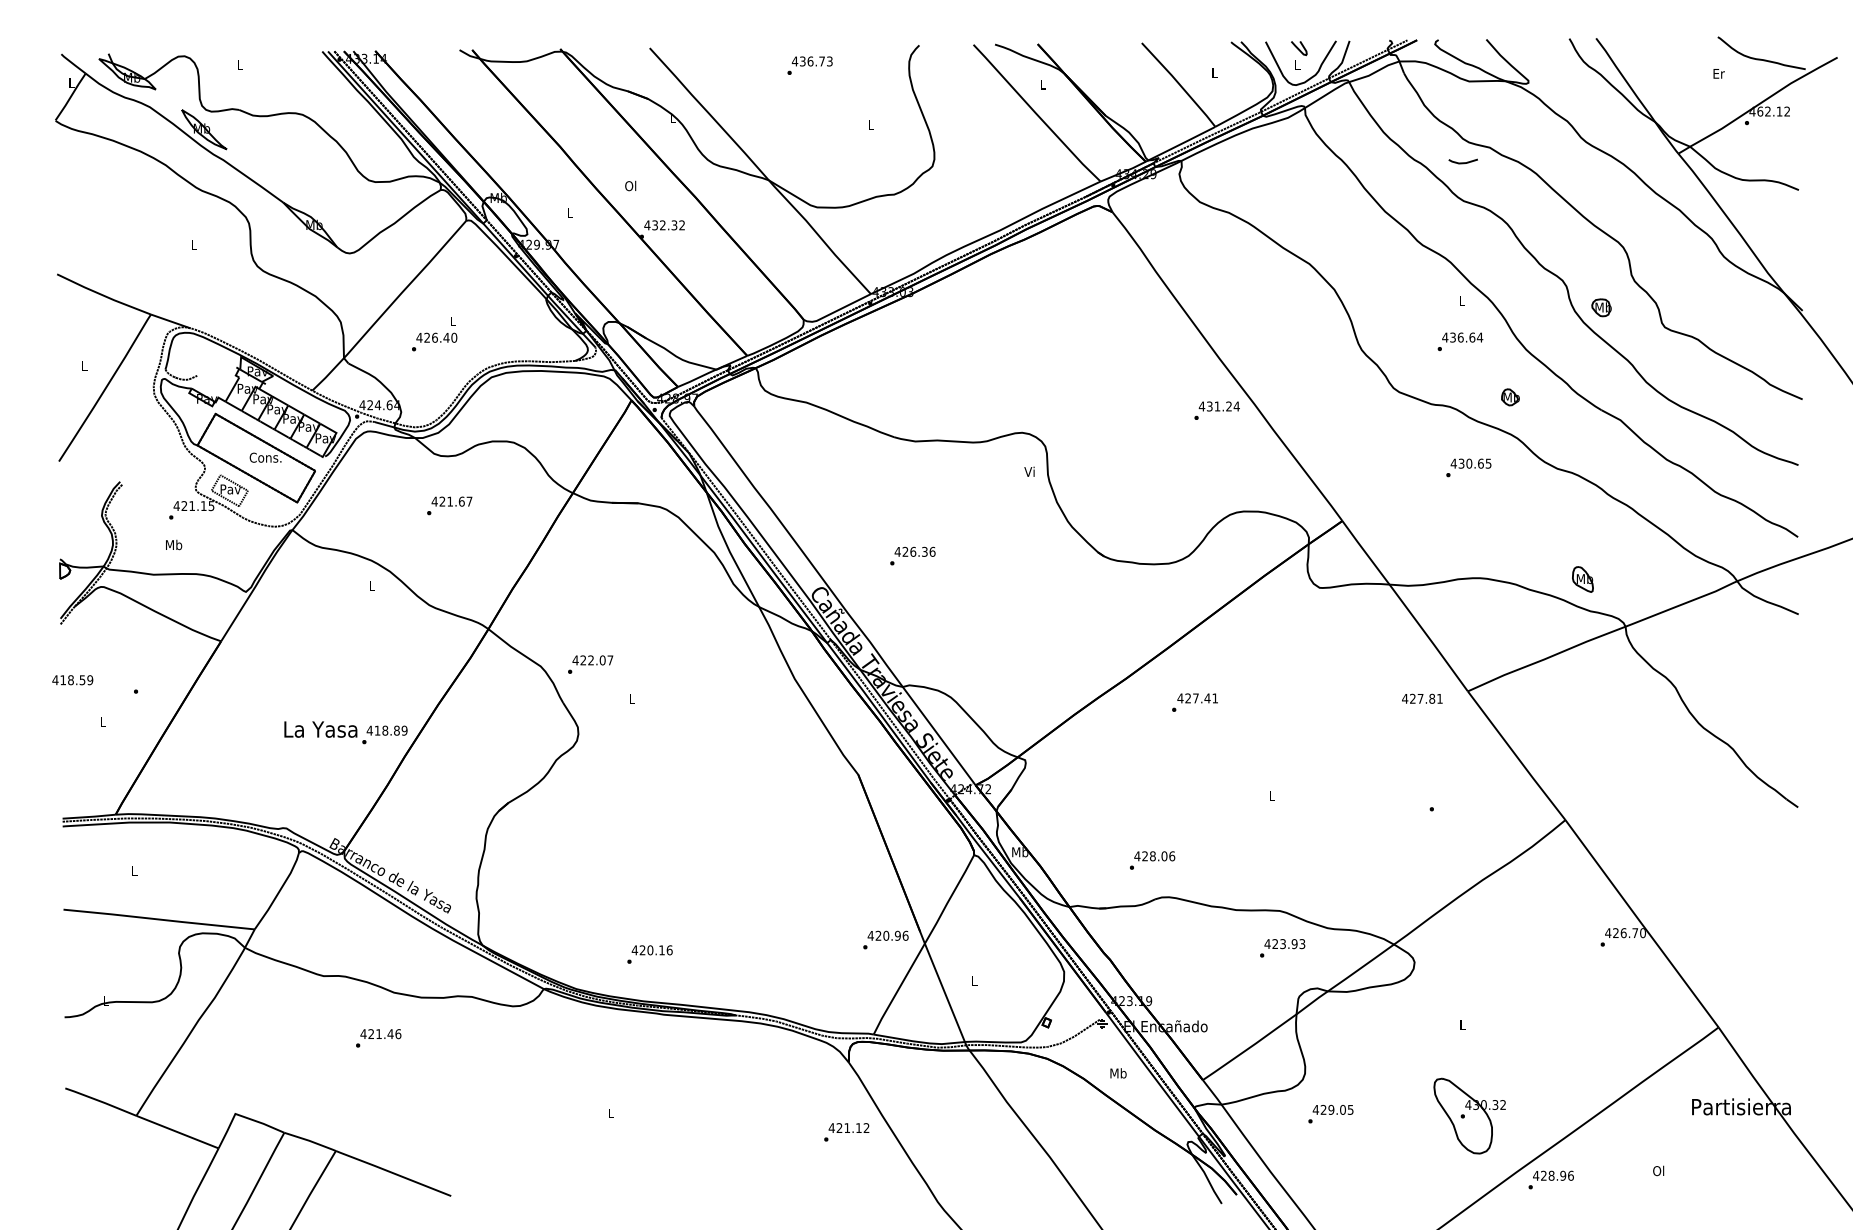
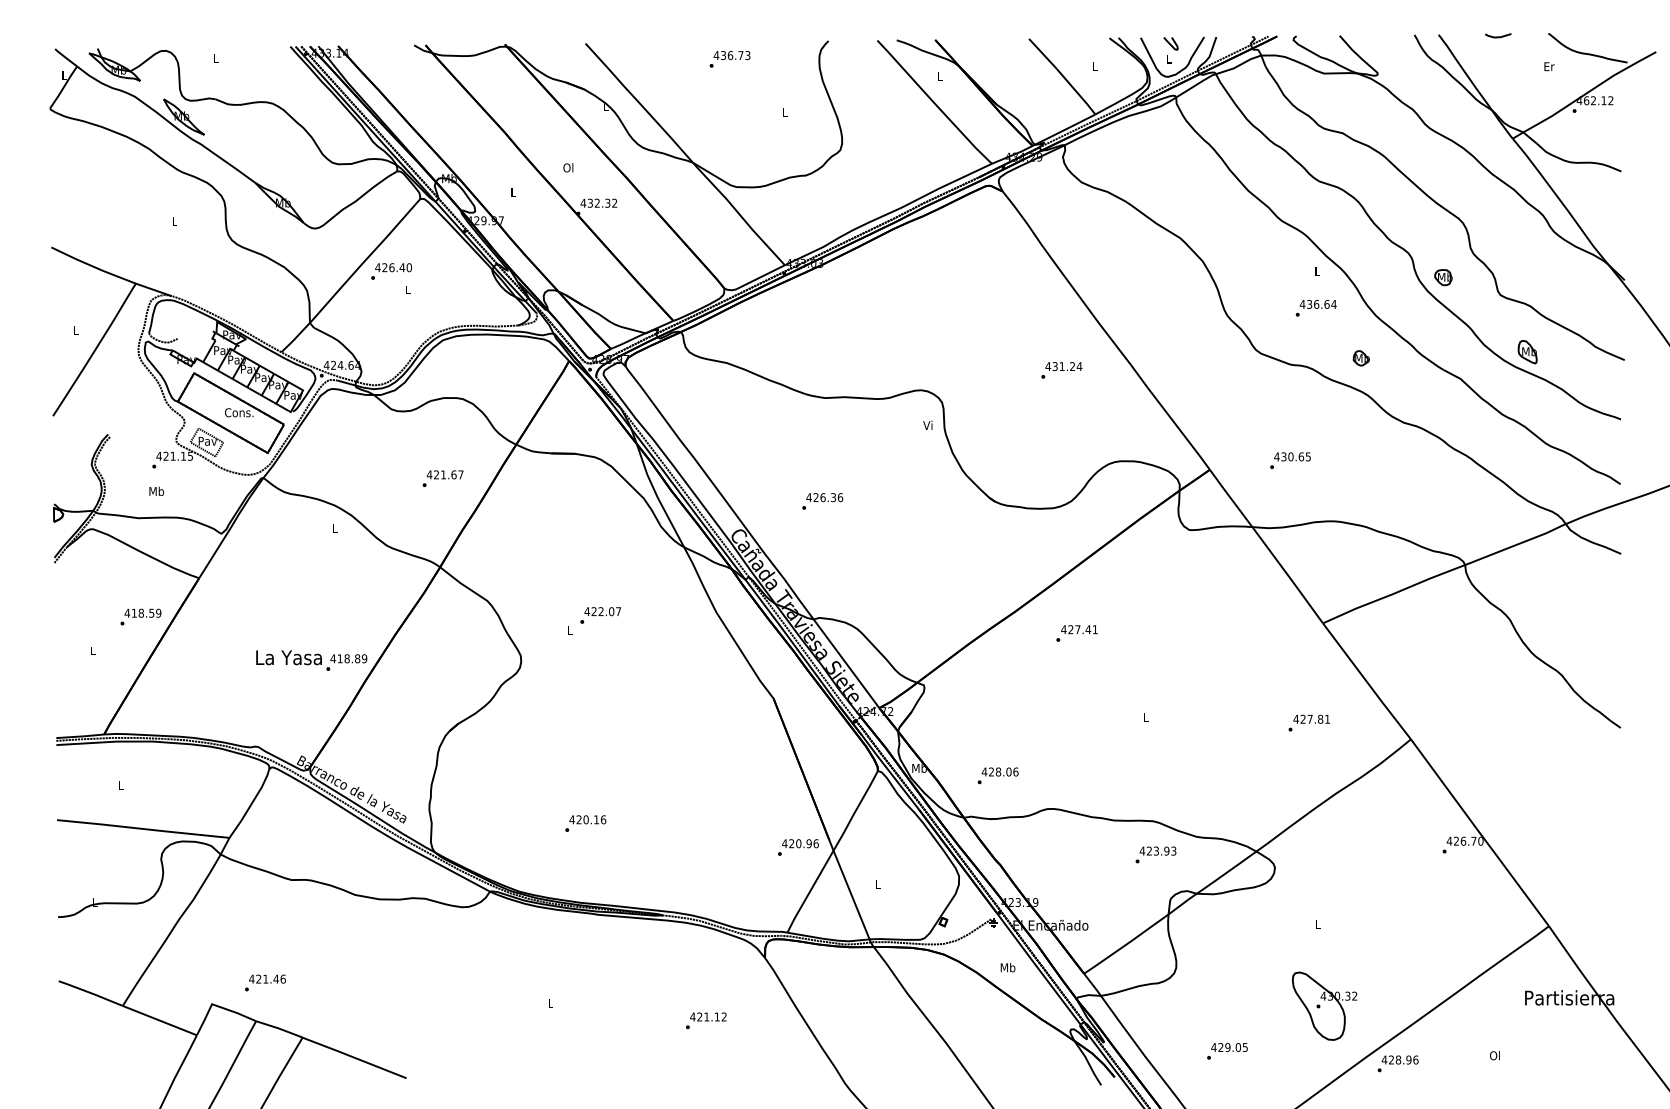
line: (1462, 162) -> (1497, 36), moved
text: (434, 341) -> (391, 271), moved
text: (1216, 410) -> (1061, 370), moved
text: (1468, 467) -> (1290, 460), moved
text: (449, 505) -> (442, 478), moved
part: (1582, 579) -> (1527, 352), moved
text: (590, 664) -> (600, 615), moved
text: (72, 680) -> (142, 613), moved
text: (1422, 698) -> (1311, 719), moved
text: (1152, 860) -> (998, 775), moved
text: (649, 954) -> (585, 823), moved
text: (378, 1038) -> (265, 983), moved
text: (1330, 1113) -> (1227, 1050), moved
text: (846, 1132) -> (706, 1020), moved

